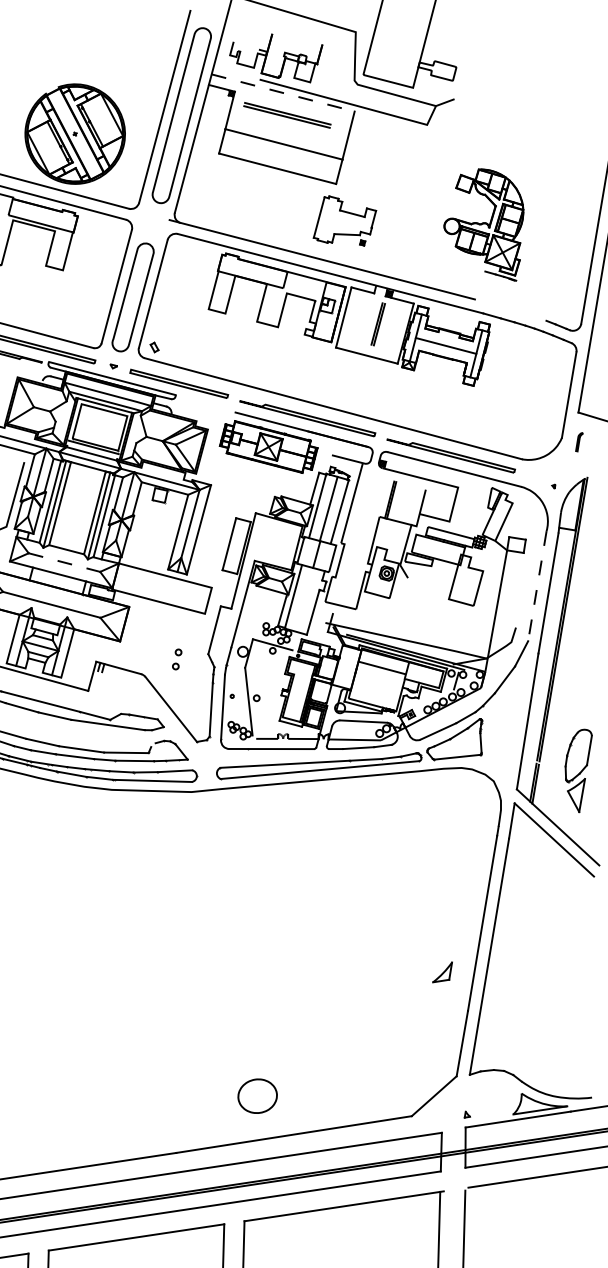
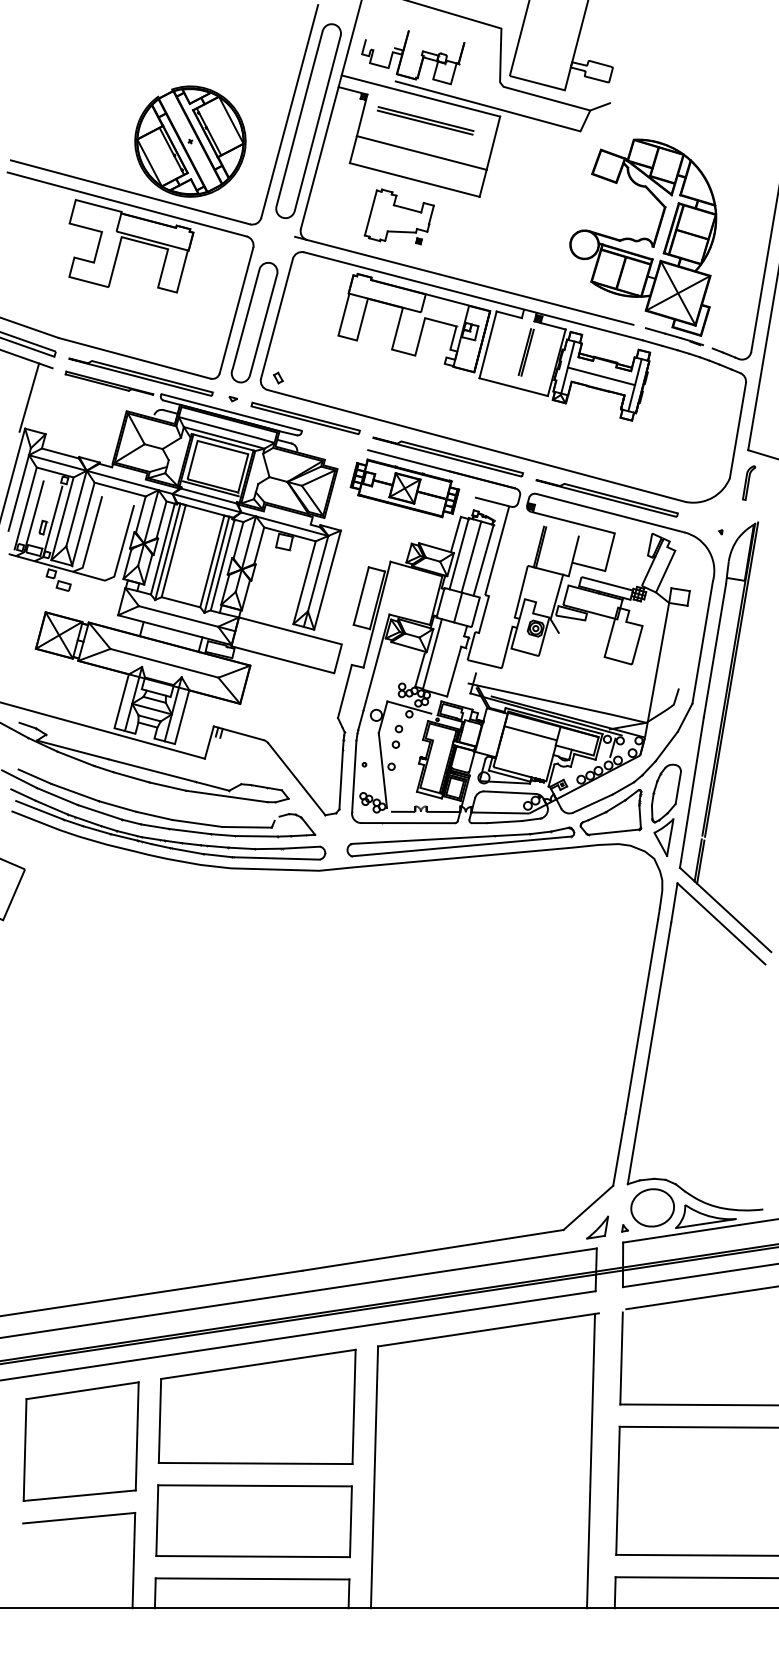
line: (282, 93) -> (420, 96), dashed -> solid
part: (344, 220) -> (398, 216), moved
part: (484, 225) -> (643, 242), size x1.67
part: (579, 441) -> (749, 482), size x1.67
line: (72, 564) -> (187, 618), dashed -> solid
line: (537, 586) -> (702, 642), dashed -> solid
part: (177, 659) -> (397, 736), moved
part: (578, 770) -> (666, 809), moved
part: (442, 972) -> (597, 1227), moved
part: (257, 1095) -> (652, 1207), moved

